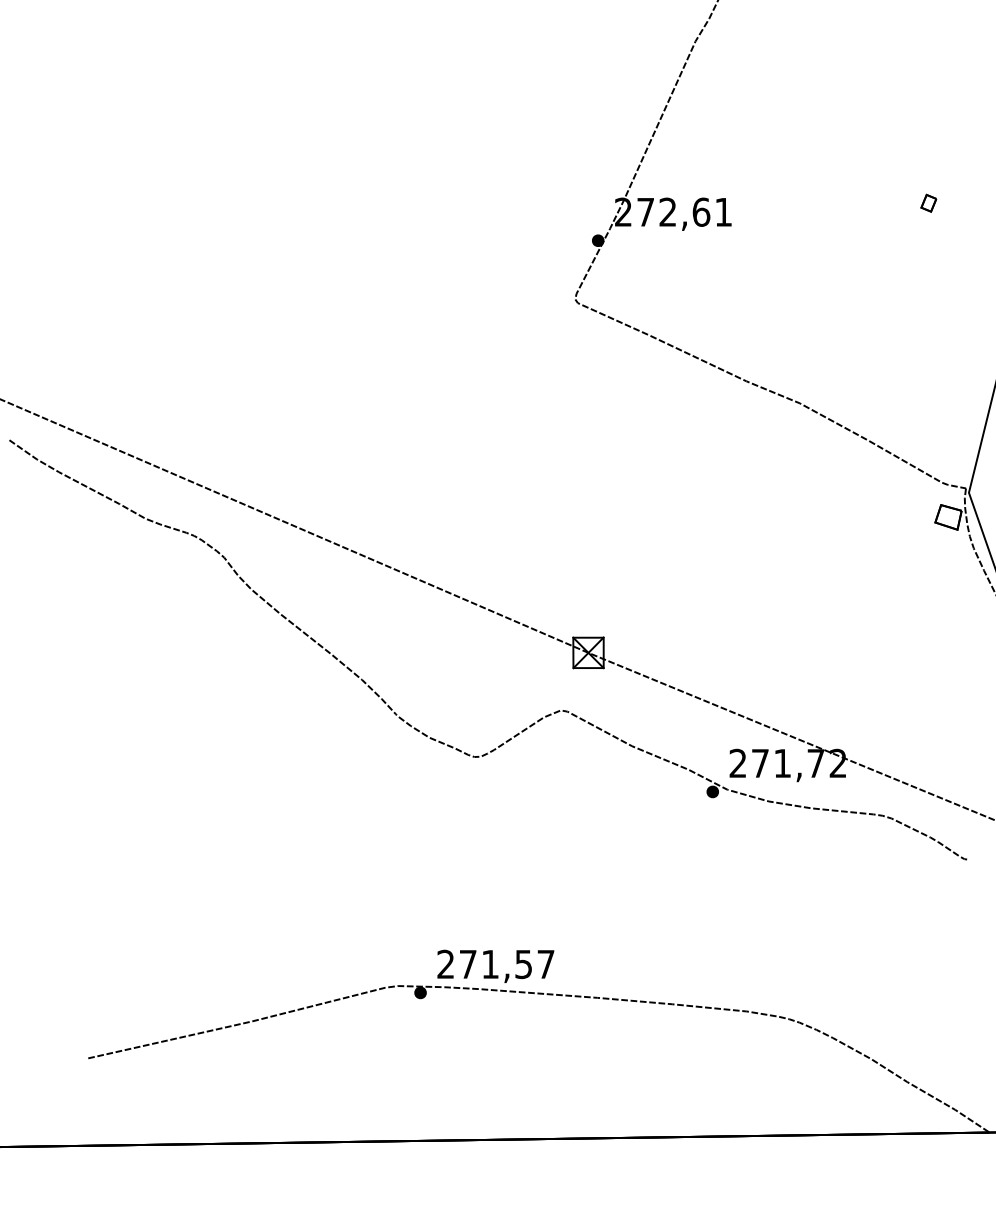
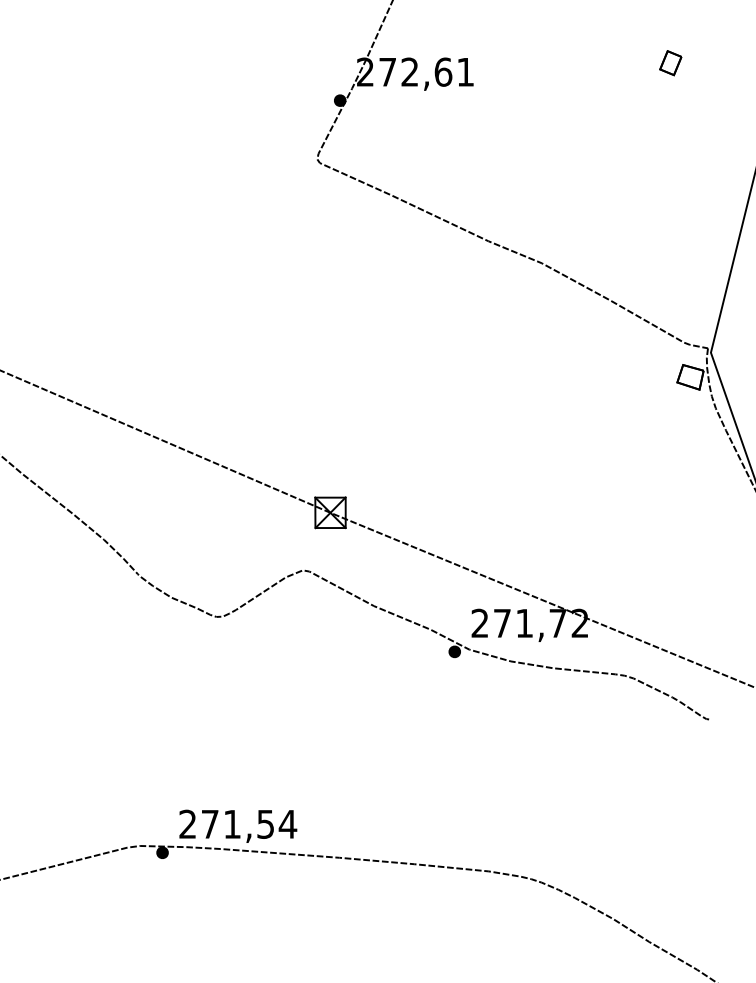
part: (928, 203) -> (670, 63), size x1.43
text: (545, 964) -> (287, 824), 271,57 -> 271,54

